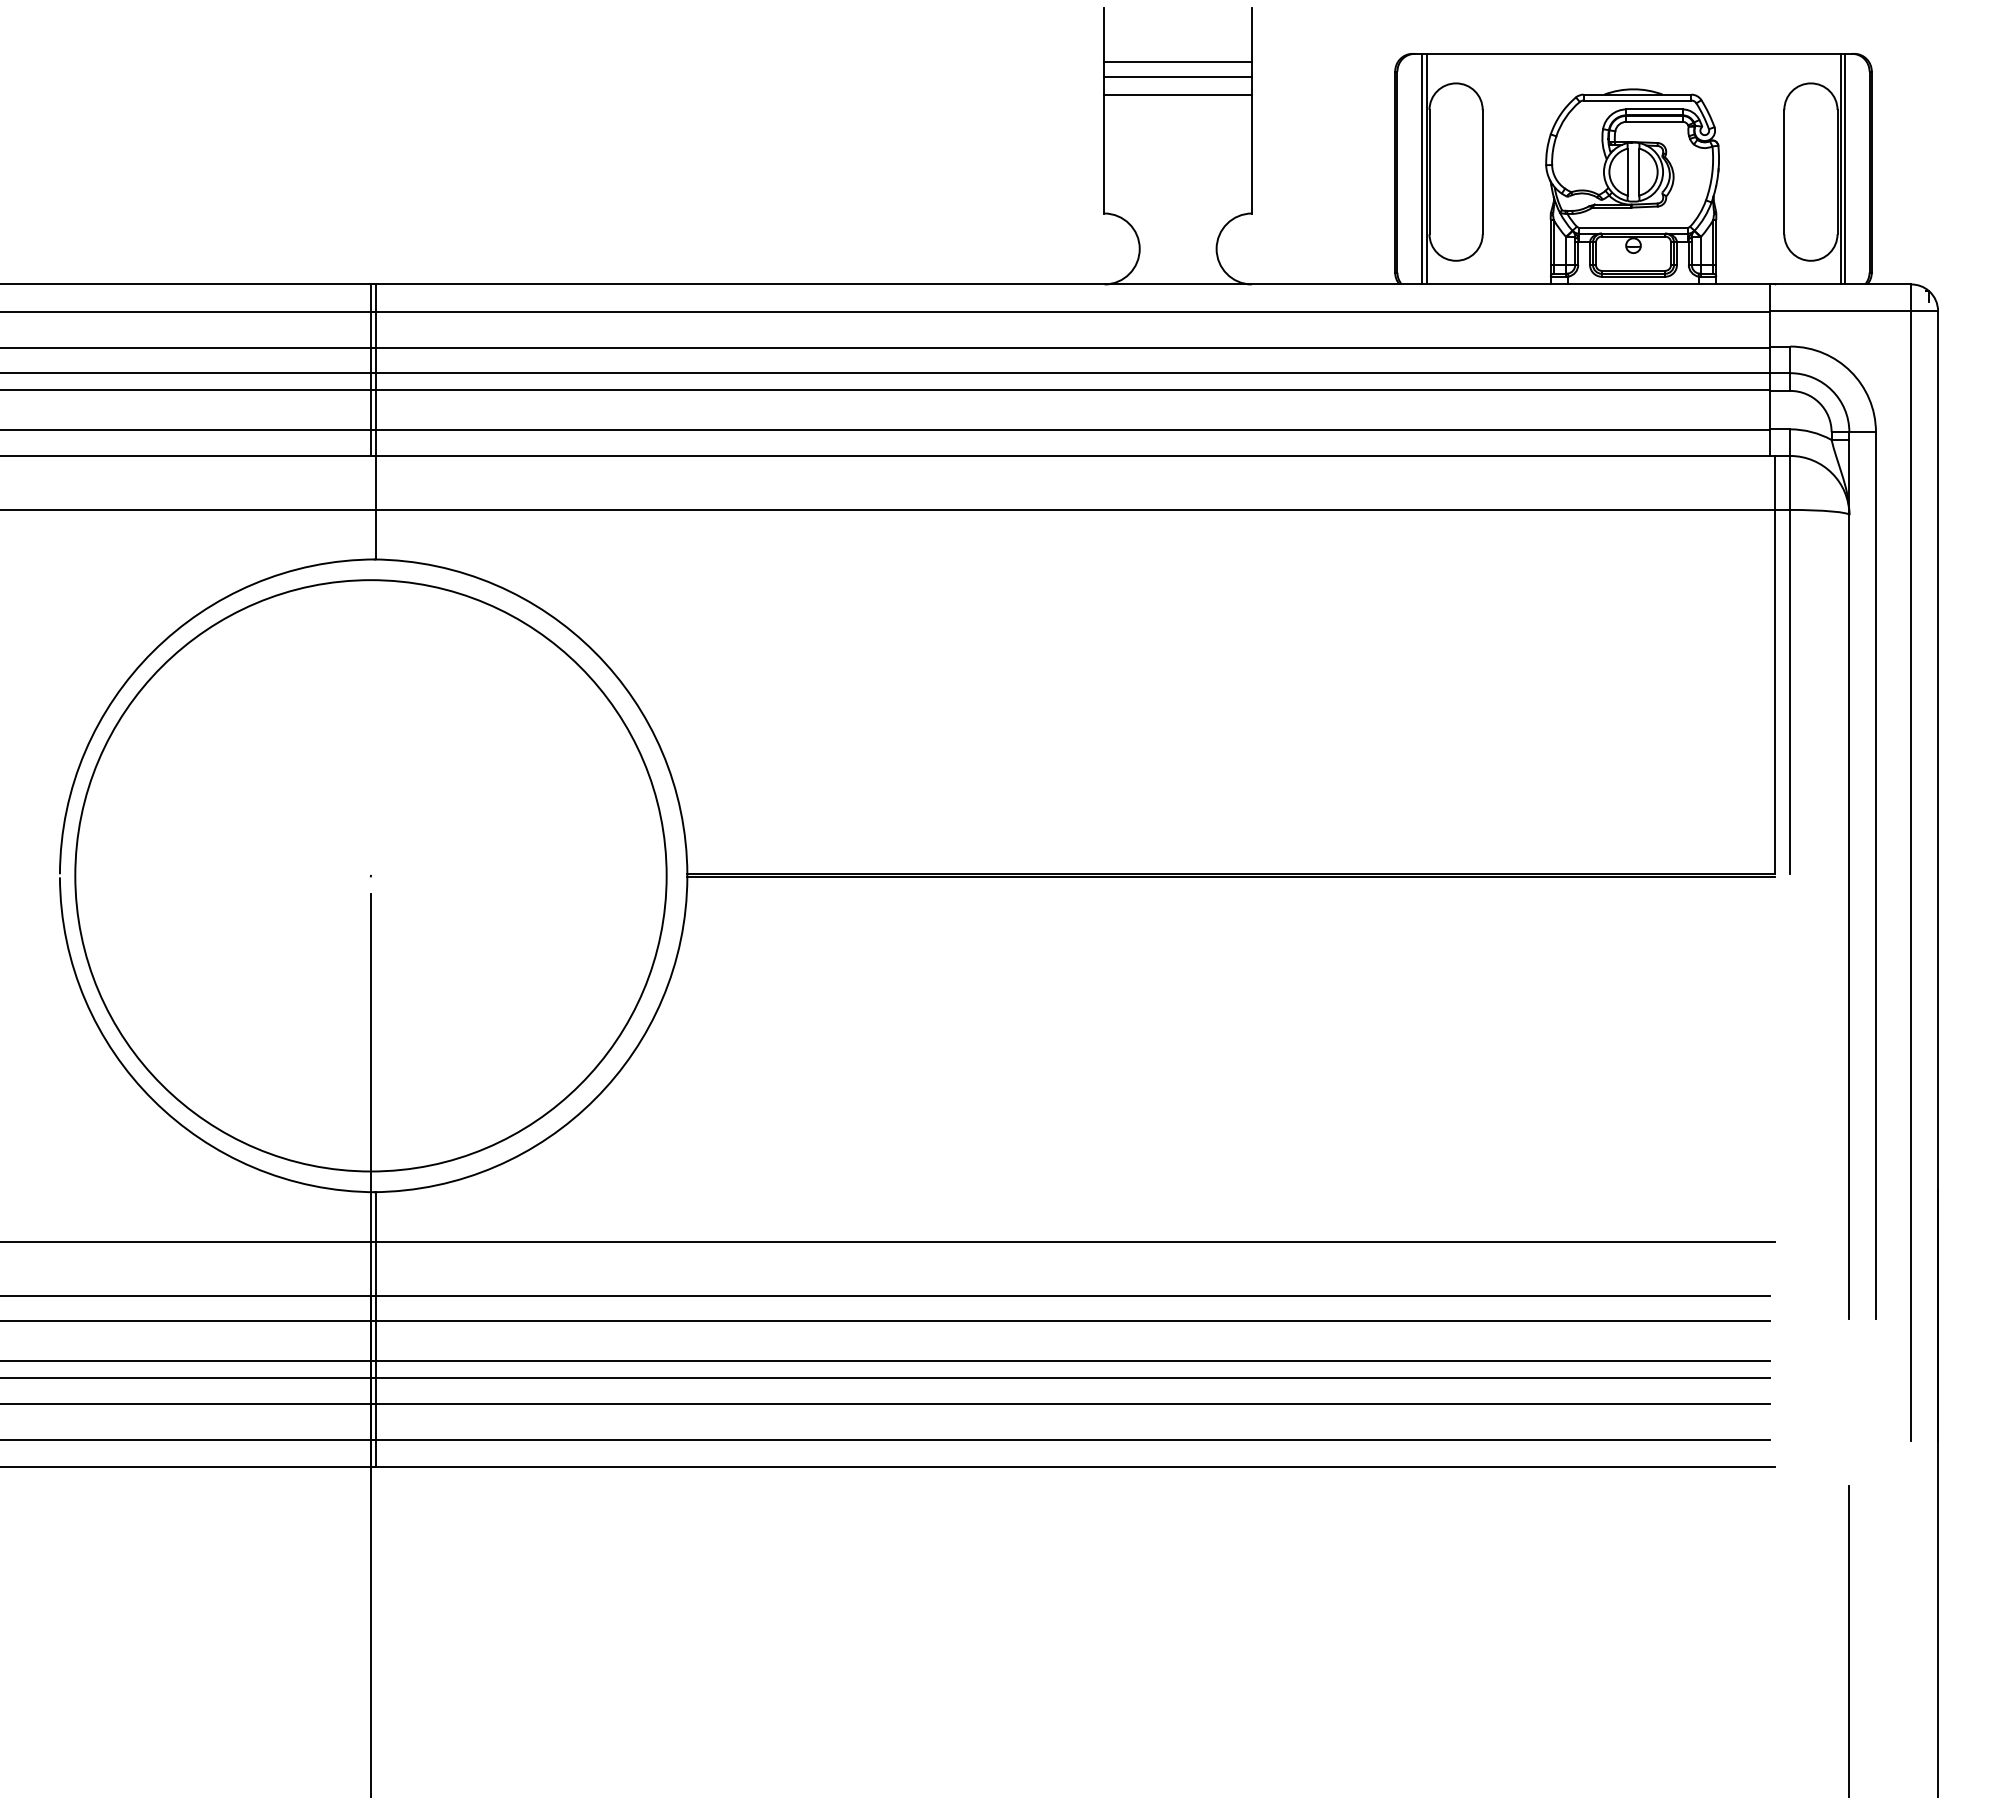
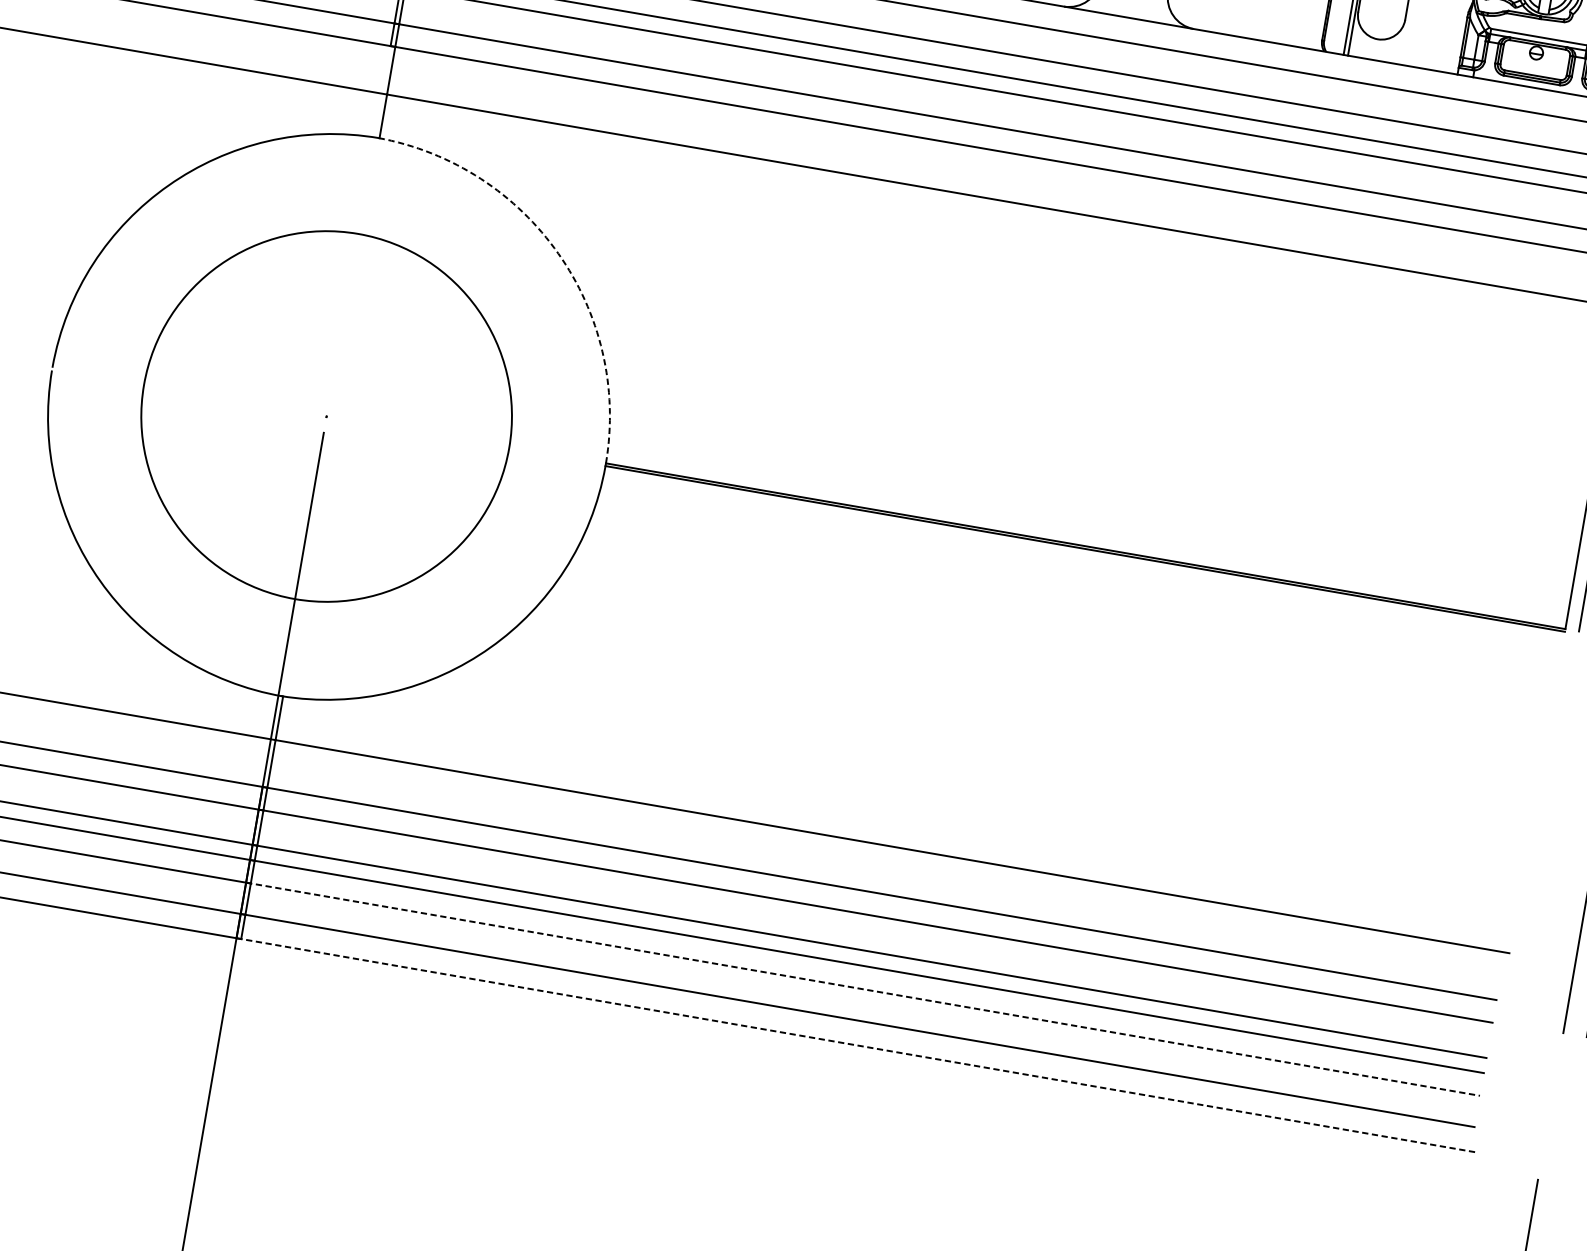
arc: (595, 652) -> (558, 253), solid -> dashed
circle: (370, 875) -> (326, 416), size x0.7
line: (1070, 1404) -> (863, 989), solid -> dashed
line: (1072, 1467) -> (855, 1045), solid -> dashed

